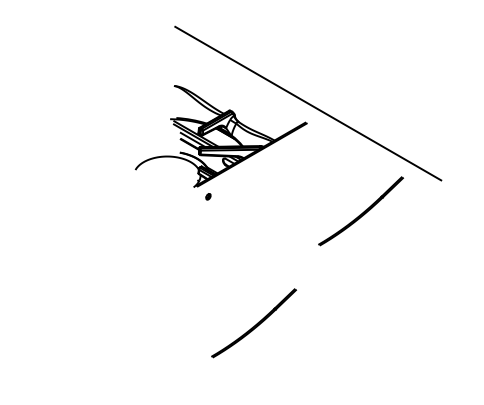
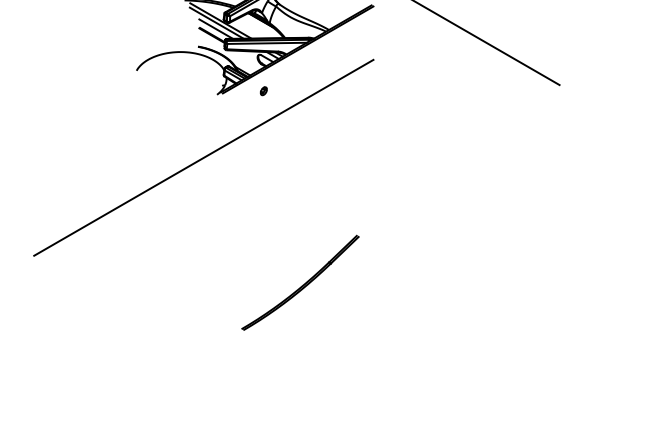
part: (208, 196) -> (263, 90), moved
part: (360, 211) -> (447, 128), removed
line: (183, 232) -> (203, 157), added

